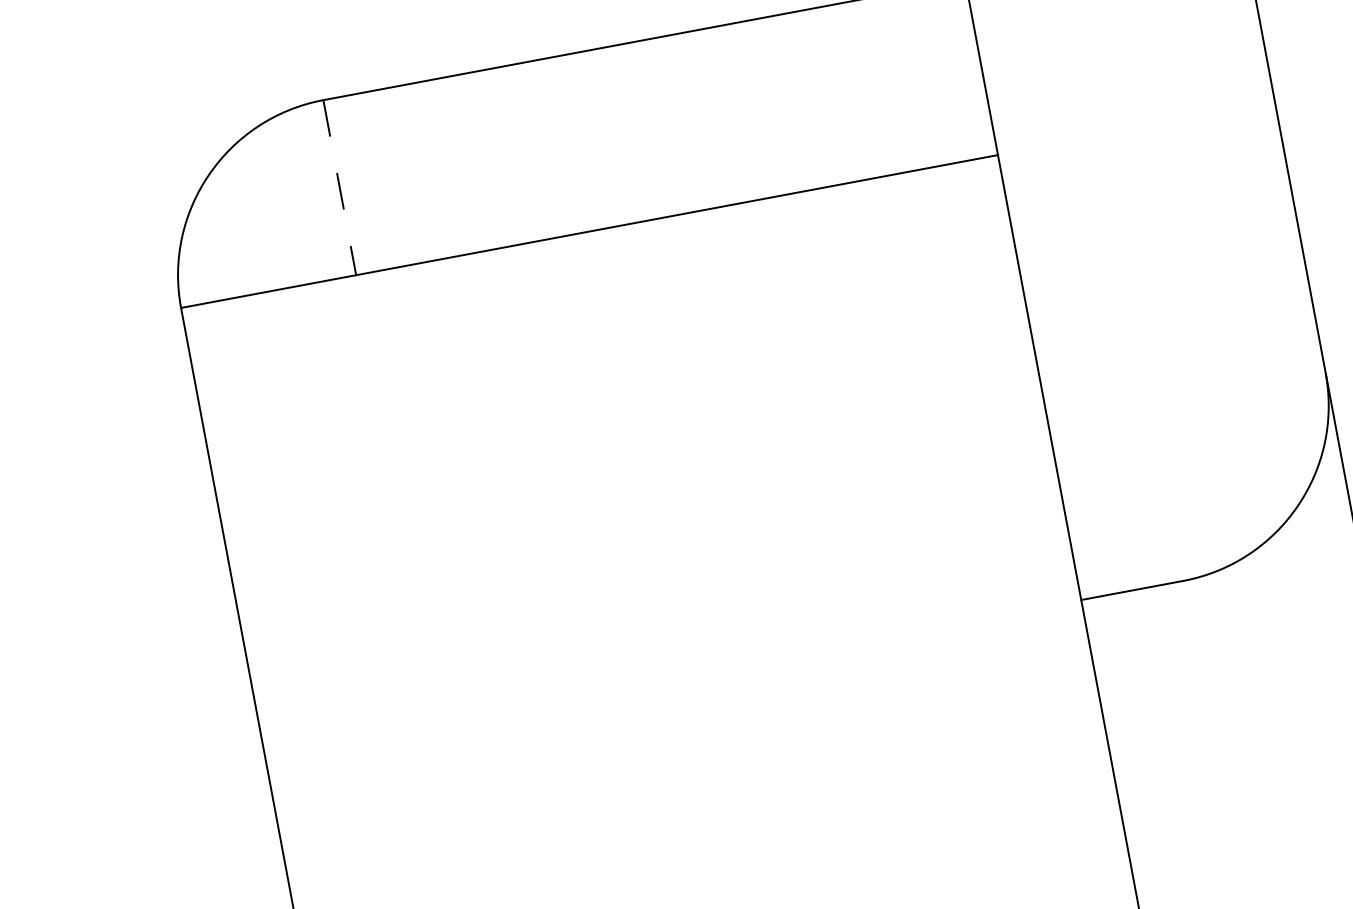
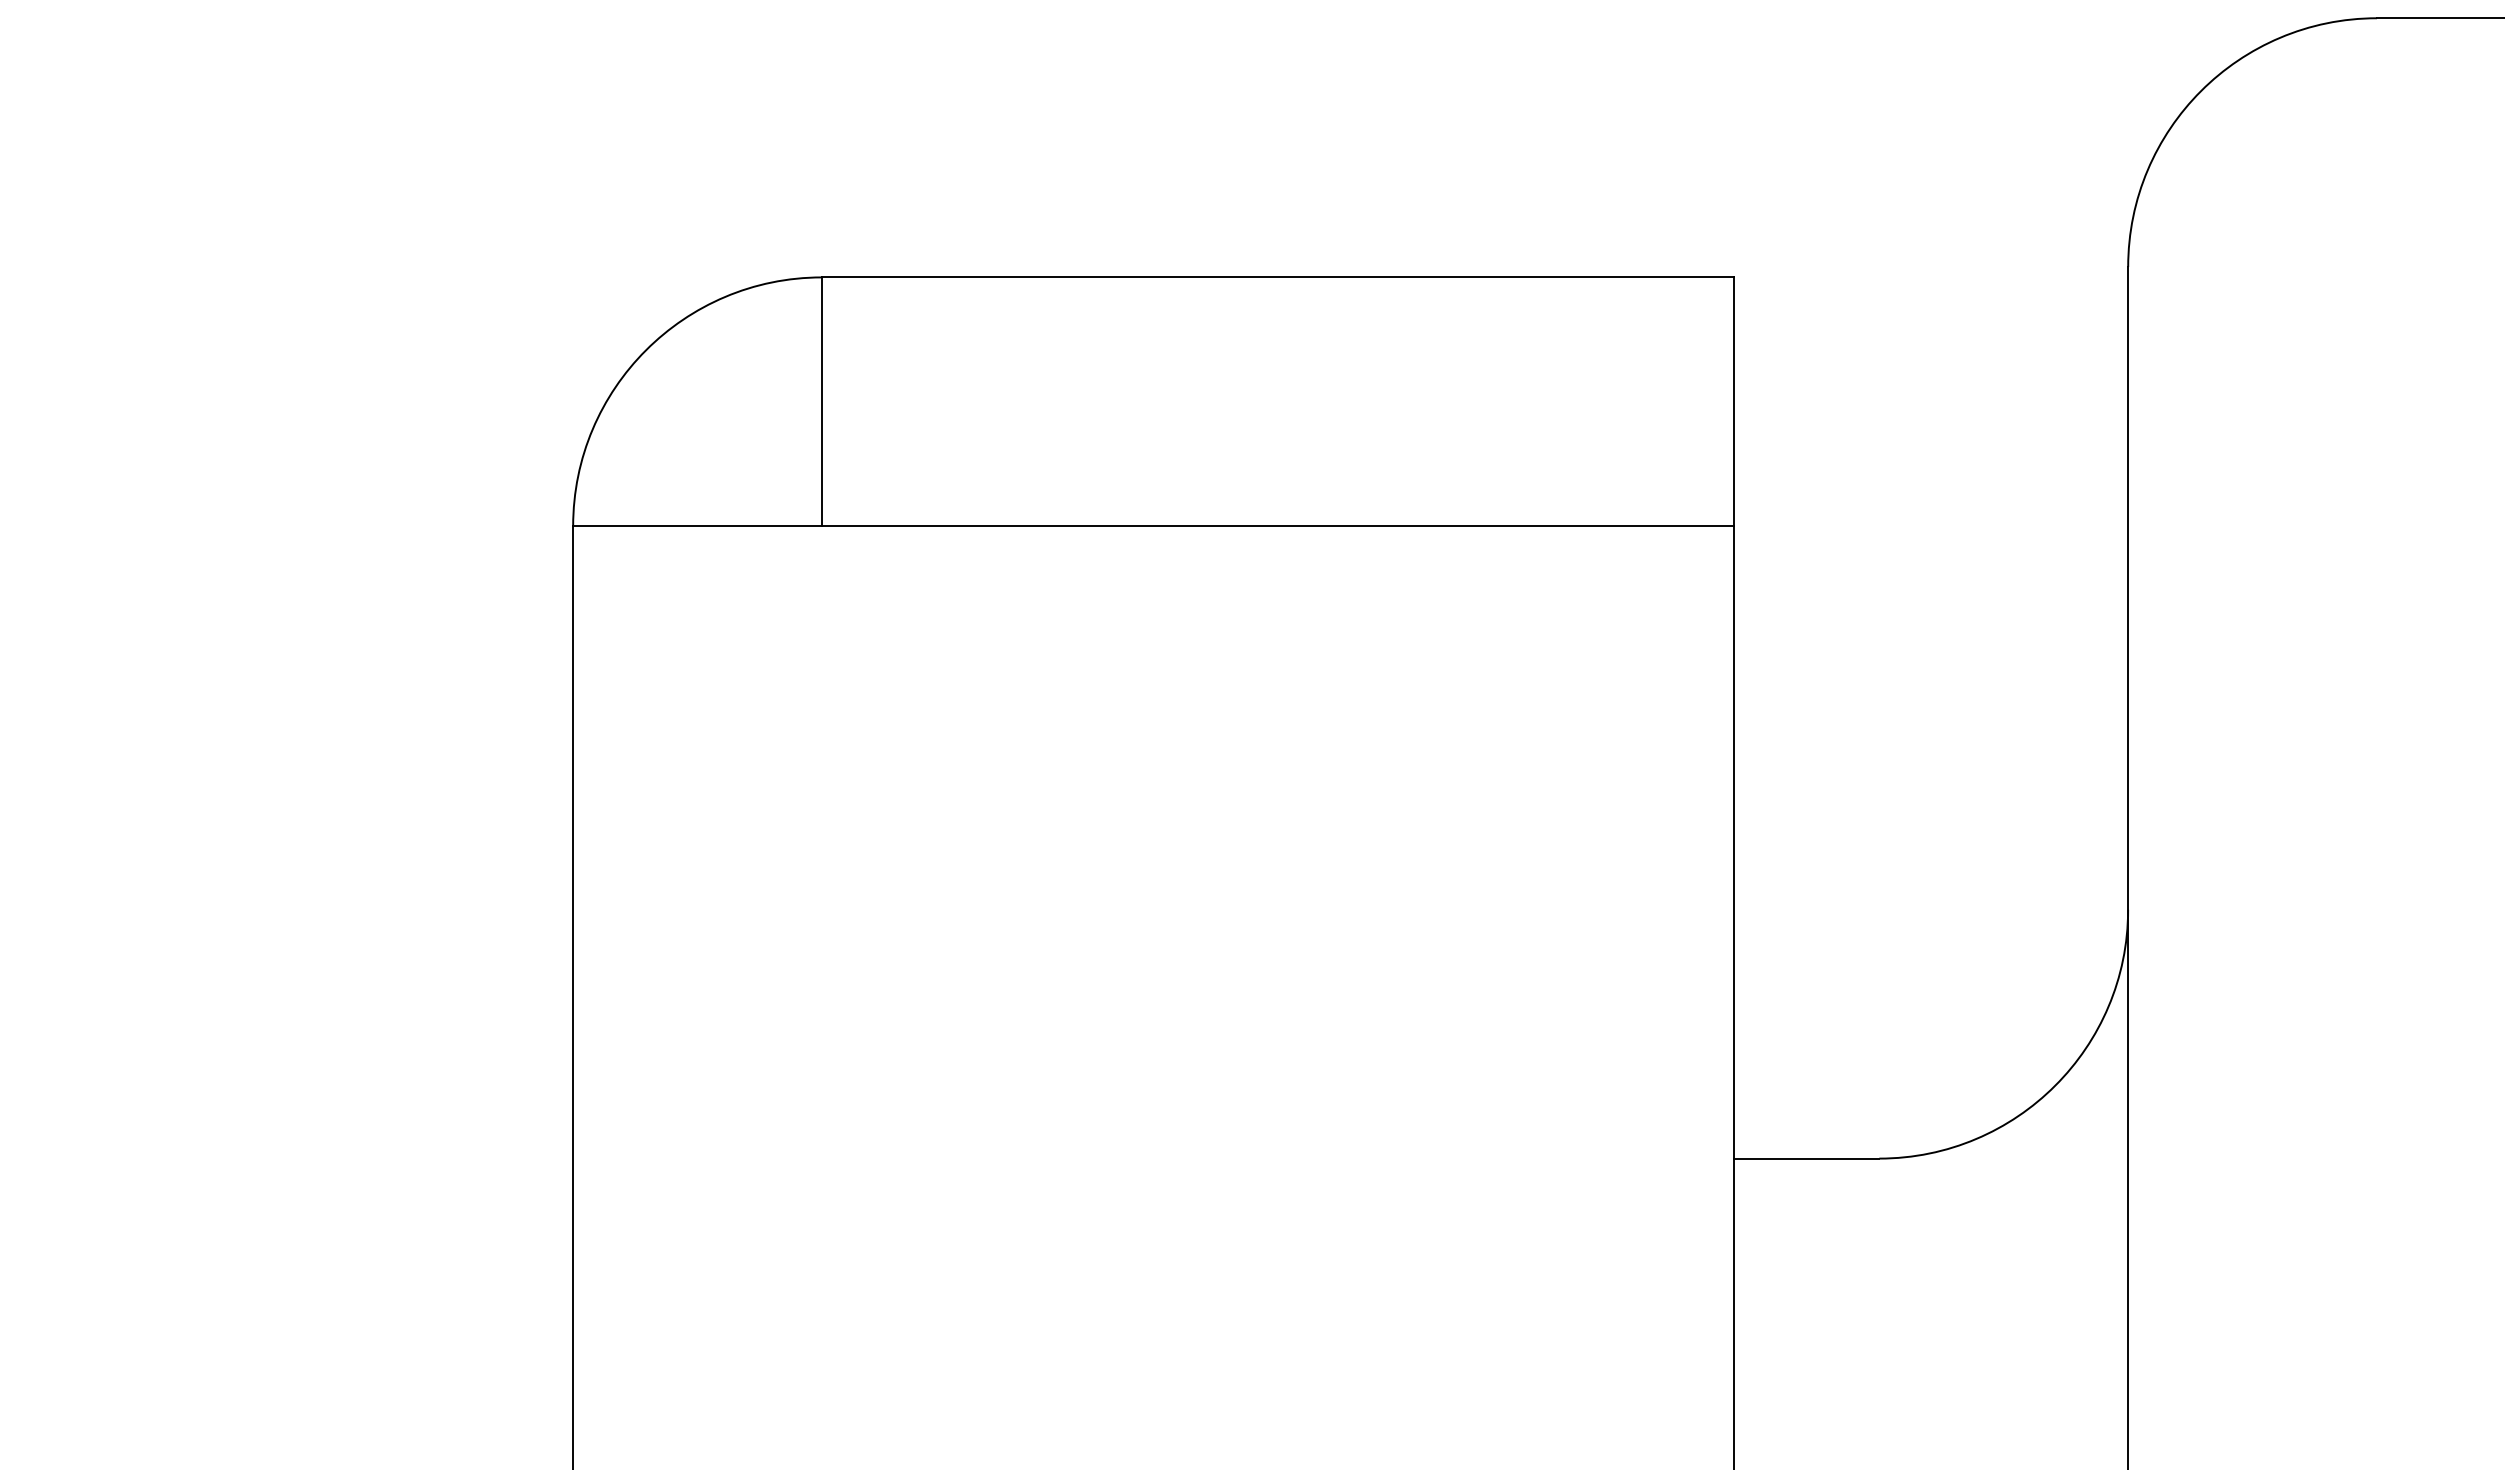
line: (339, 188) -> (821, 402), dashed -> solid

